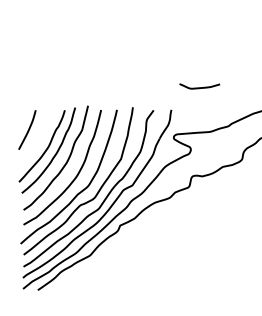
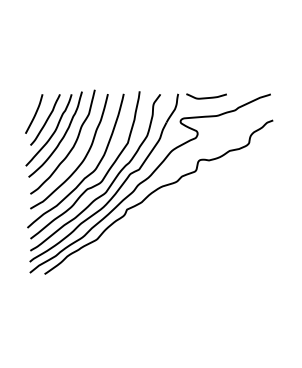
curve: (199, 87) -> (206, 97), moved
curve: (39, 135) -> (46, 119), added

